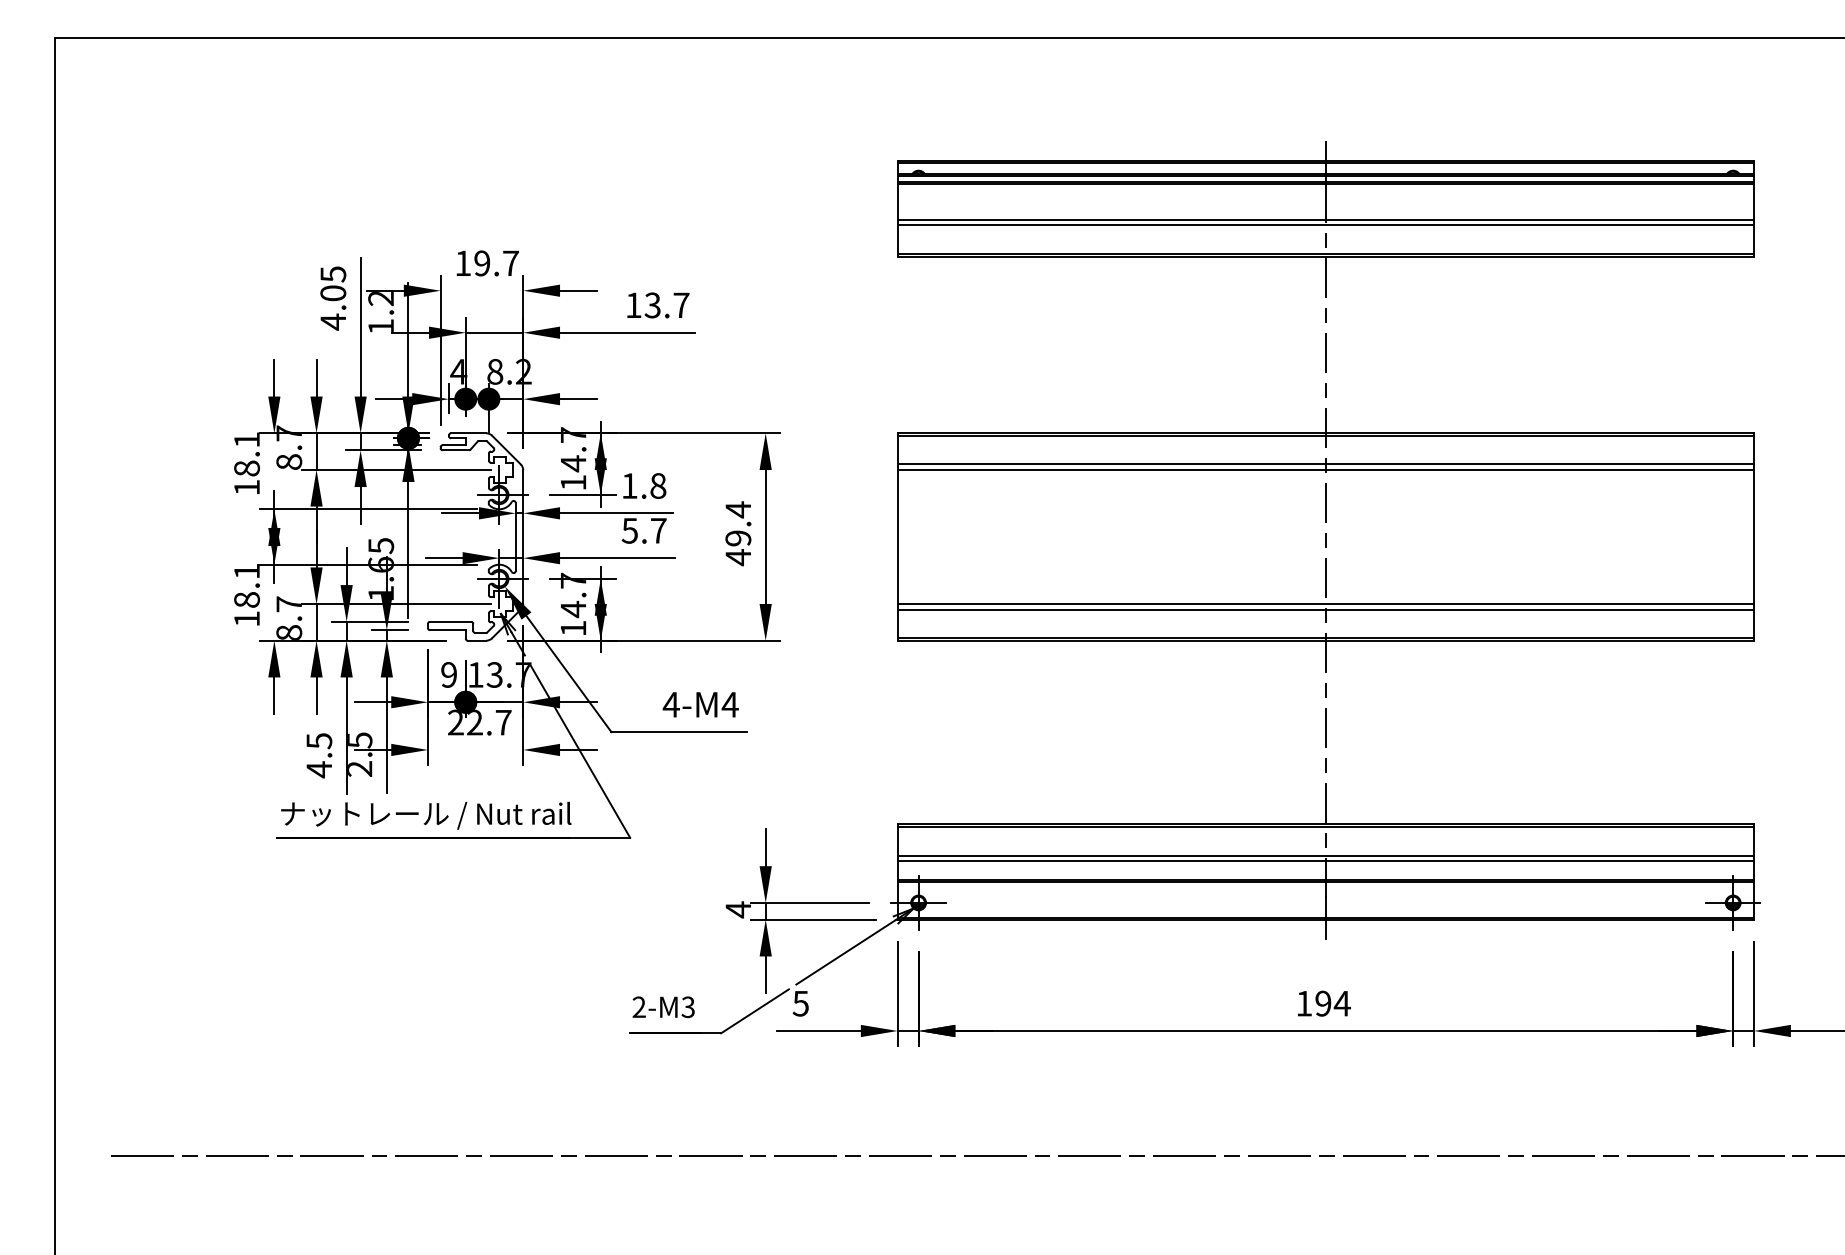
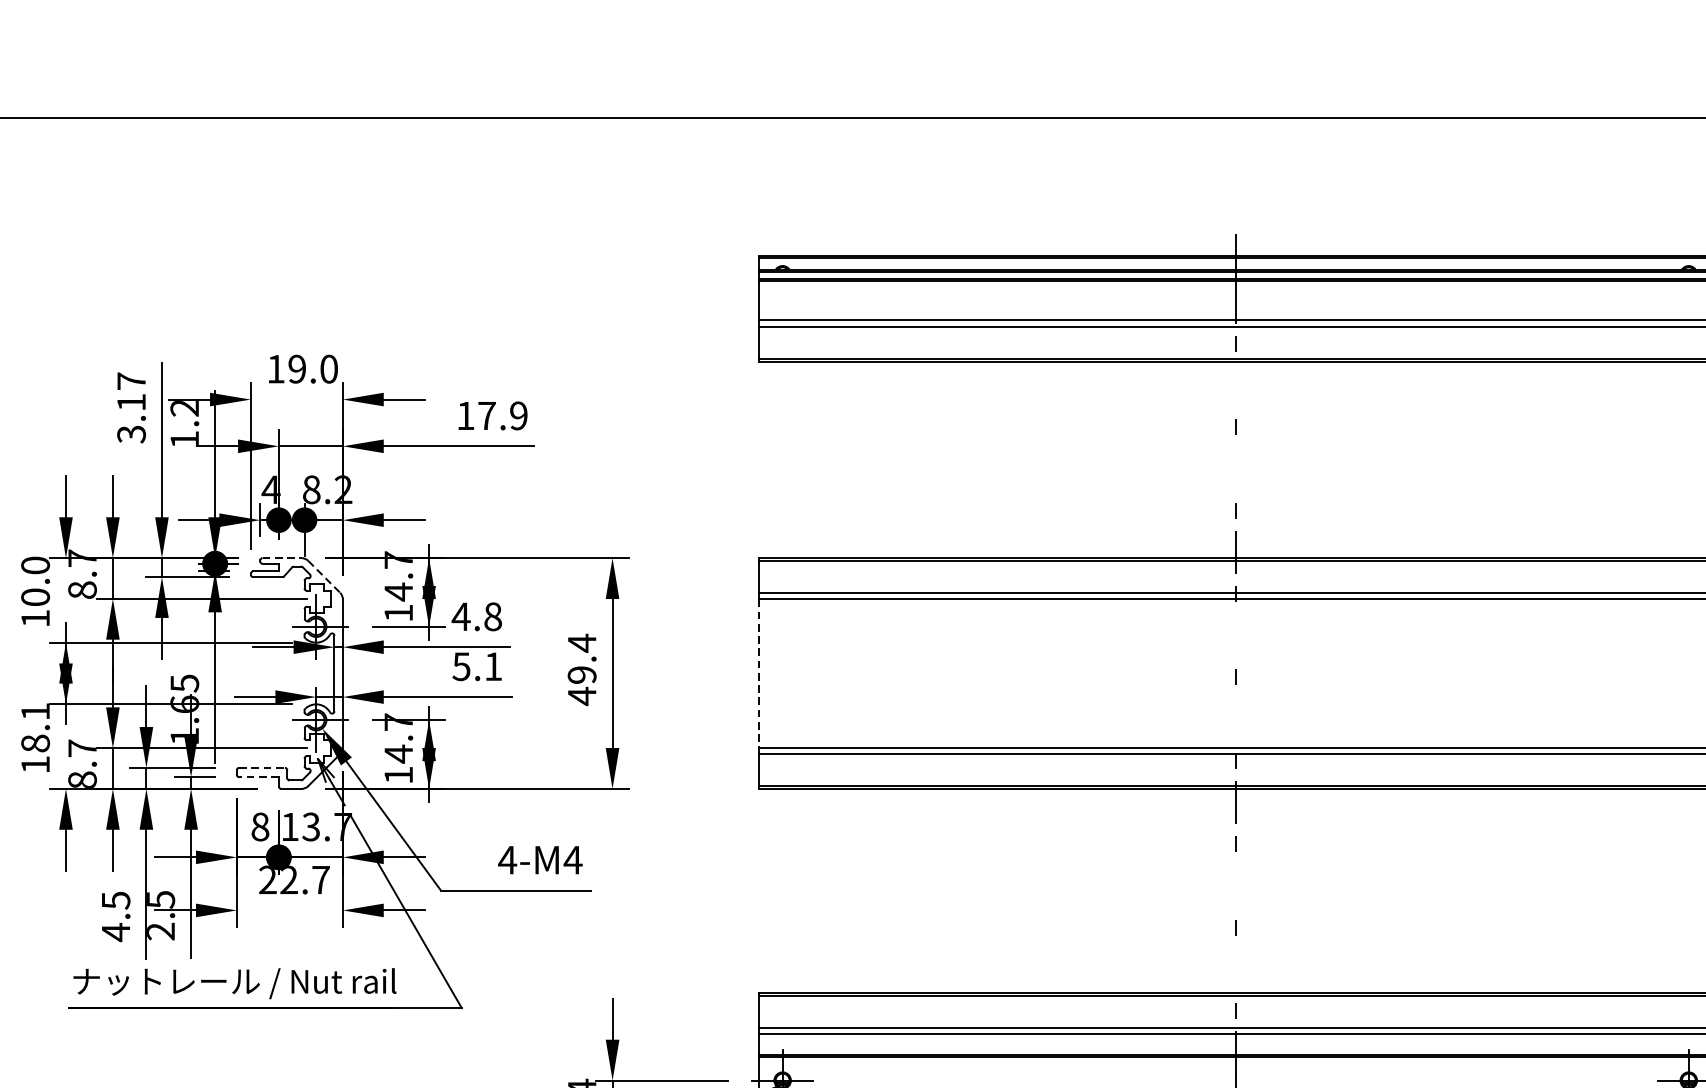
text: (510, 263) -> (328, 369), 19.7 -> 19.0
line: (1325, 277) -> (1235, 384), removed
text: (333, 298) -> (131, 408), 4.05 -> 3.17
text: (666, 305) -> (502, 415), 13.7 -> 17.9
line: (1325, 352) -> (1235, 468), removed
line: (468, 433) -> (281, 558), solid -> dashed
line: (506, 450) -> (324, 577), solid -> dashed
text: (246, 454) -> (34, 581), 18.1 -> 10.0
text: (629, 485) -> (461, 616), 1.8 -> 4.8
line: (1325, 502) -> (1235, 635), removed
text: (658, 530) -> (493, 666), 5.7 -> 5.1
line: (897, 537) -> (759, 674), solid -> dashed
line: (1325, 577) -> (1235, 718), removed
line: (450, 621) -> (261, 767), solid -> dashed
line: (447, 630) -> (258, 777), solid -> dashed
text: (449, 674) -> (260, 826), 9 -> 8
line: (1325, 727) -> (1235, 885), removed
line: (1325, 802) -> (1235, 968), removed

